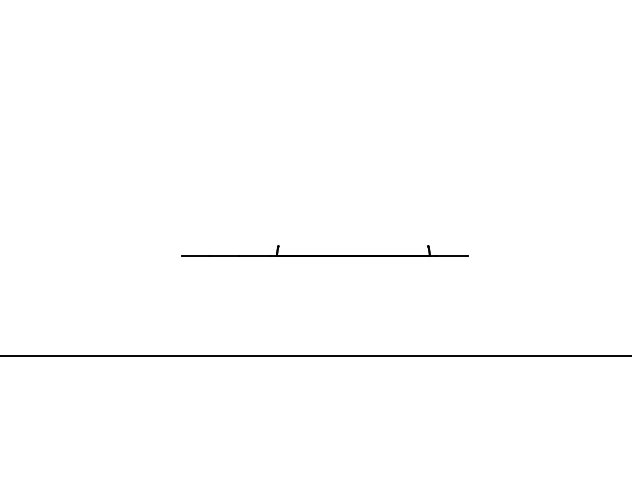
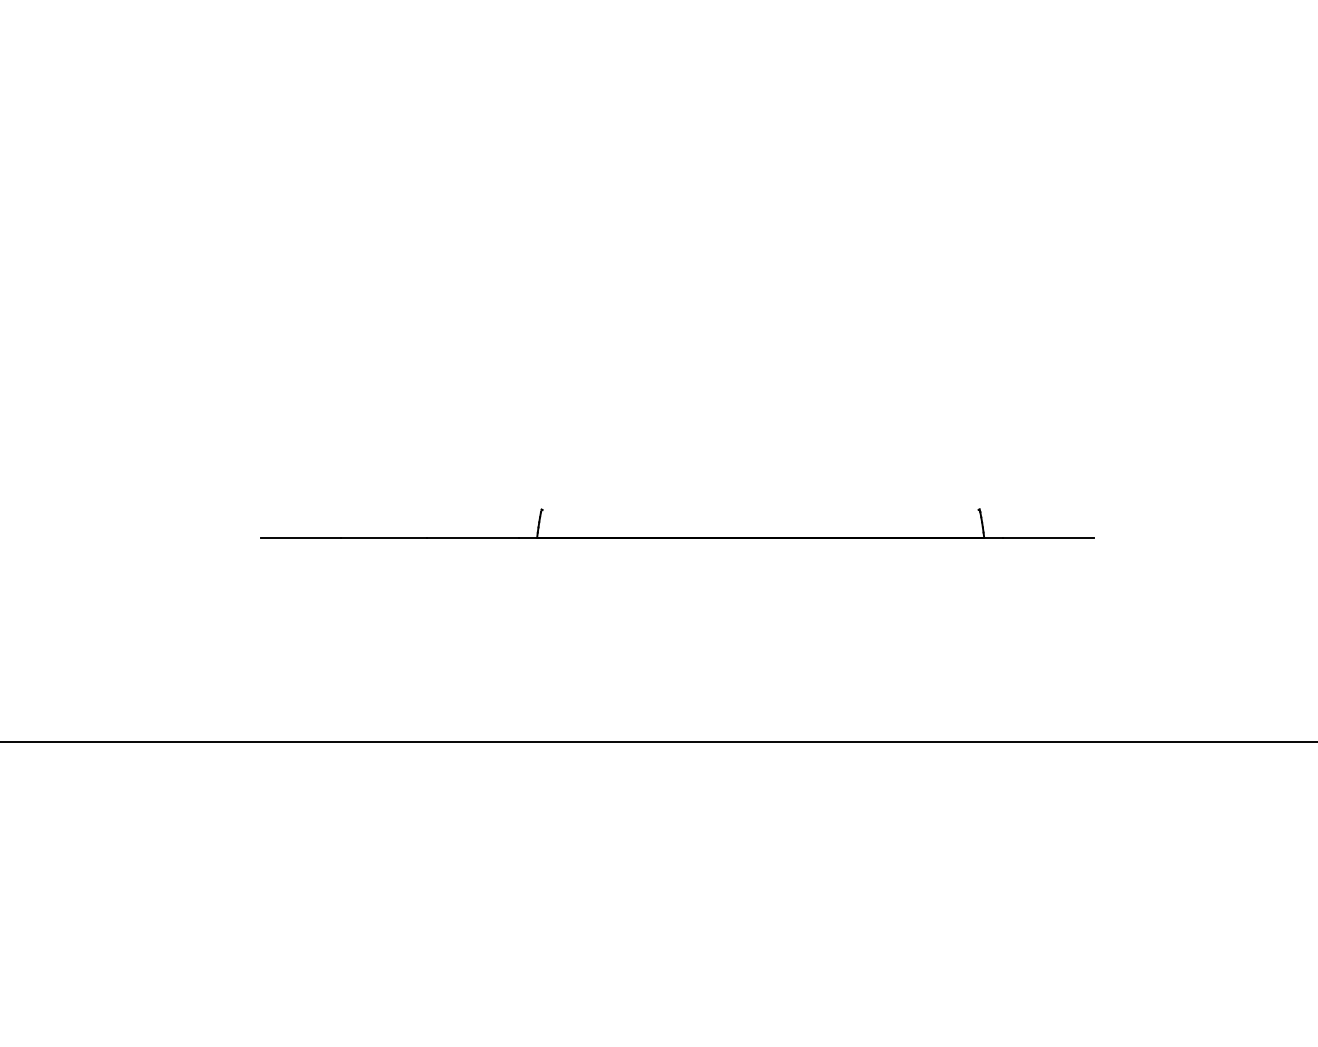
part: (324, 250) -> (676, 522), size x1.4

